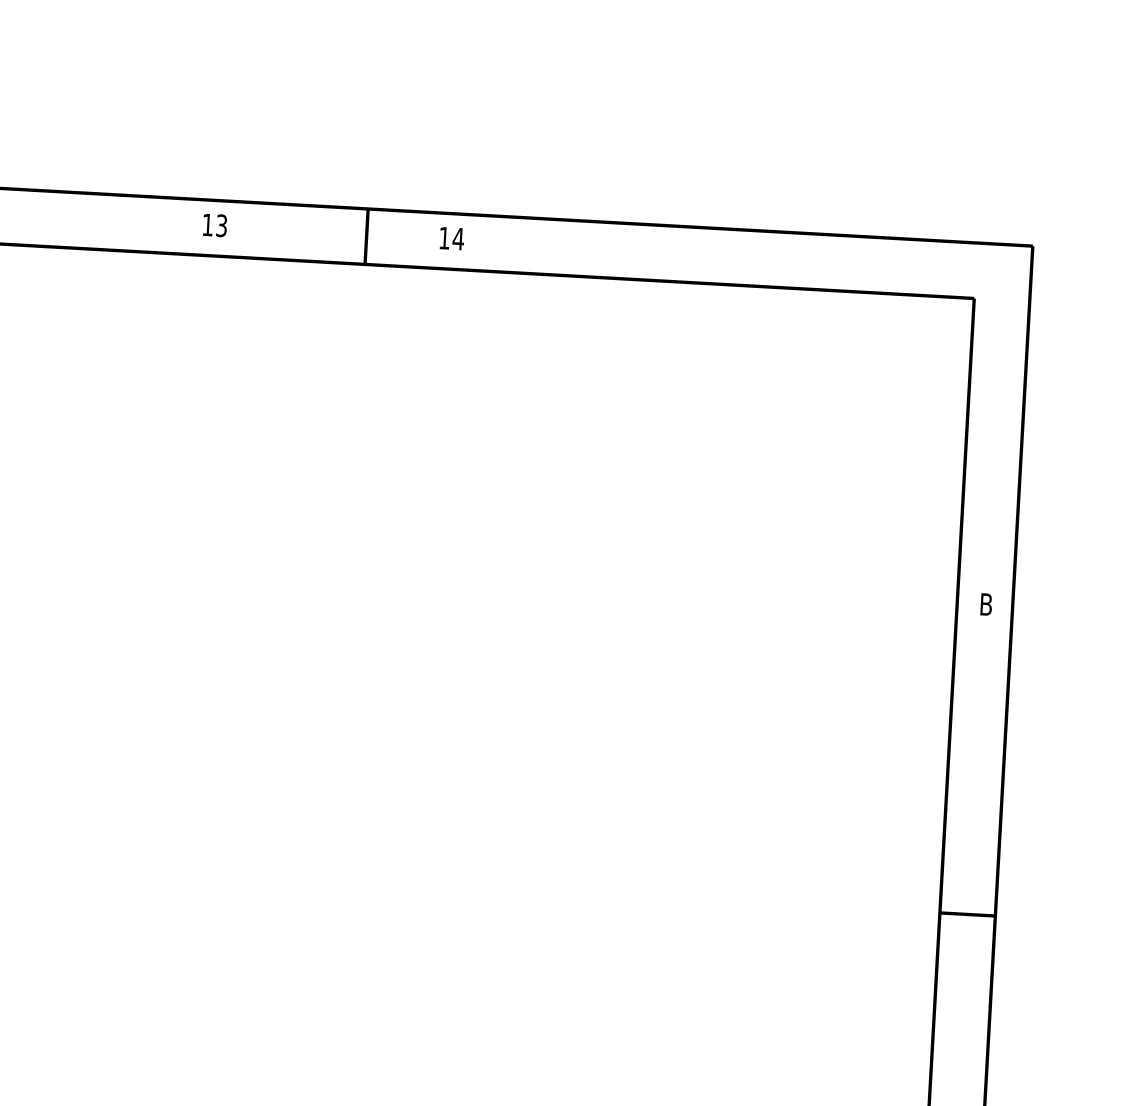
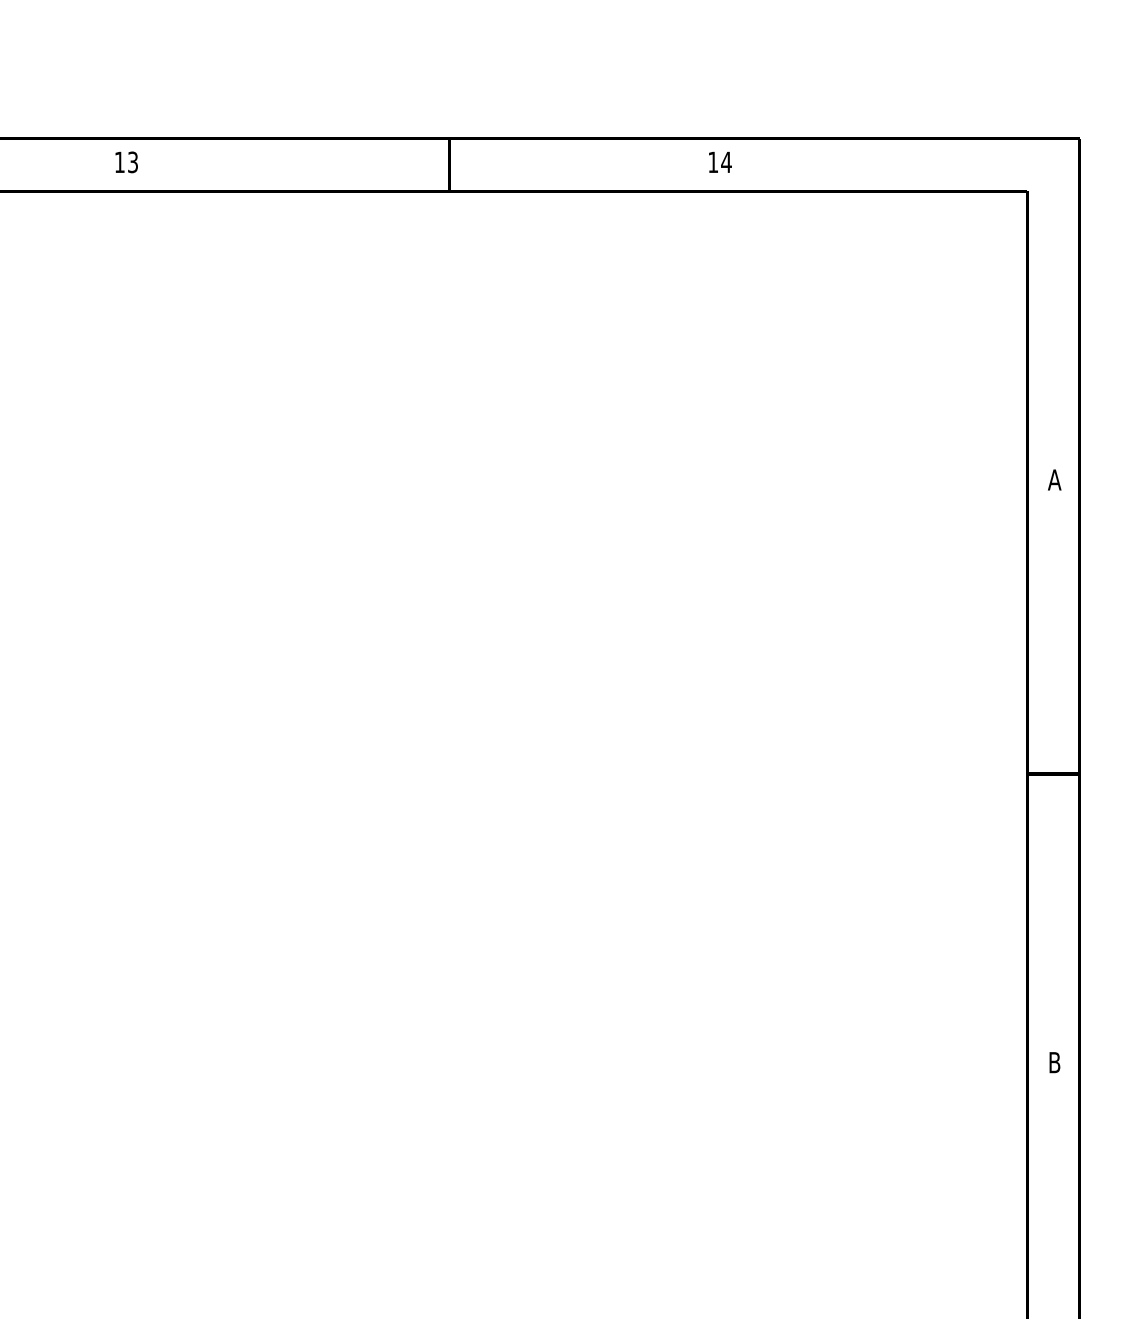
text: (214, 225) -> (126, 162), moved
text: (452, 237) -> (720, 161), moved
text: (986, 604) -> (1054, 479), B -> A

